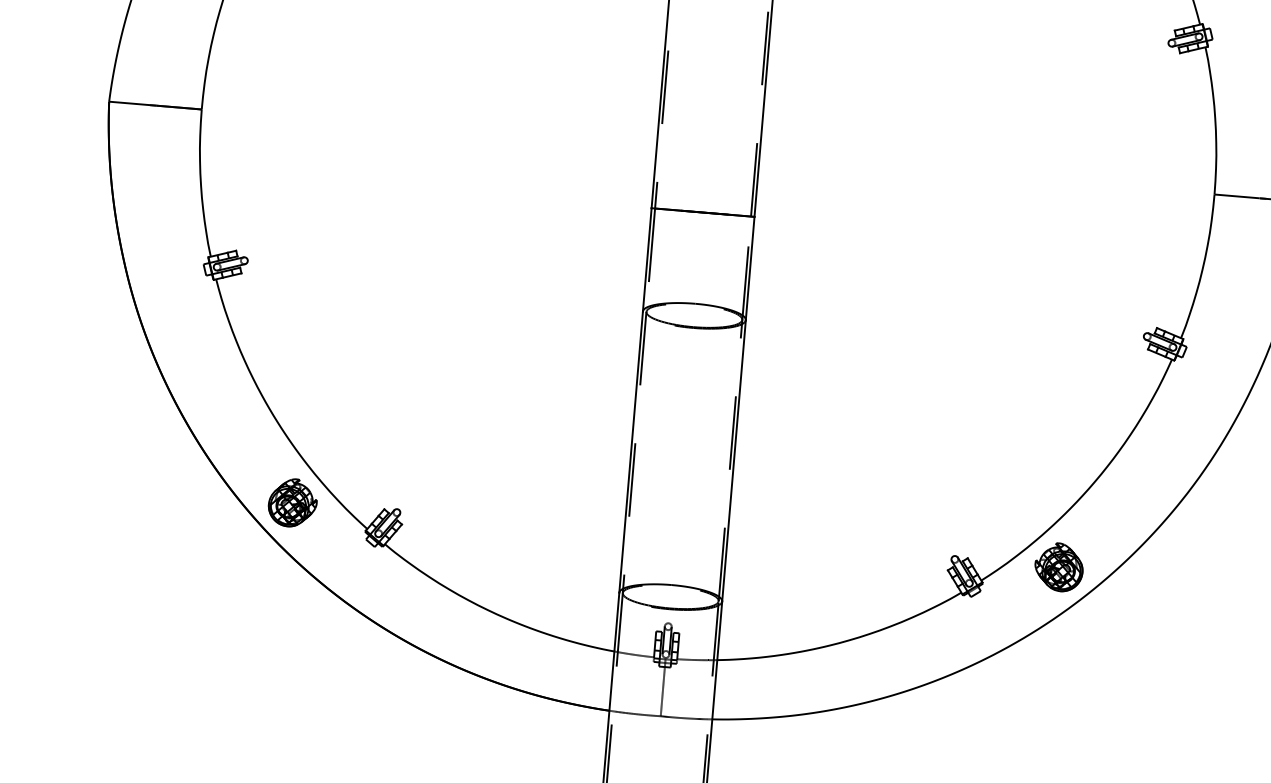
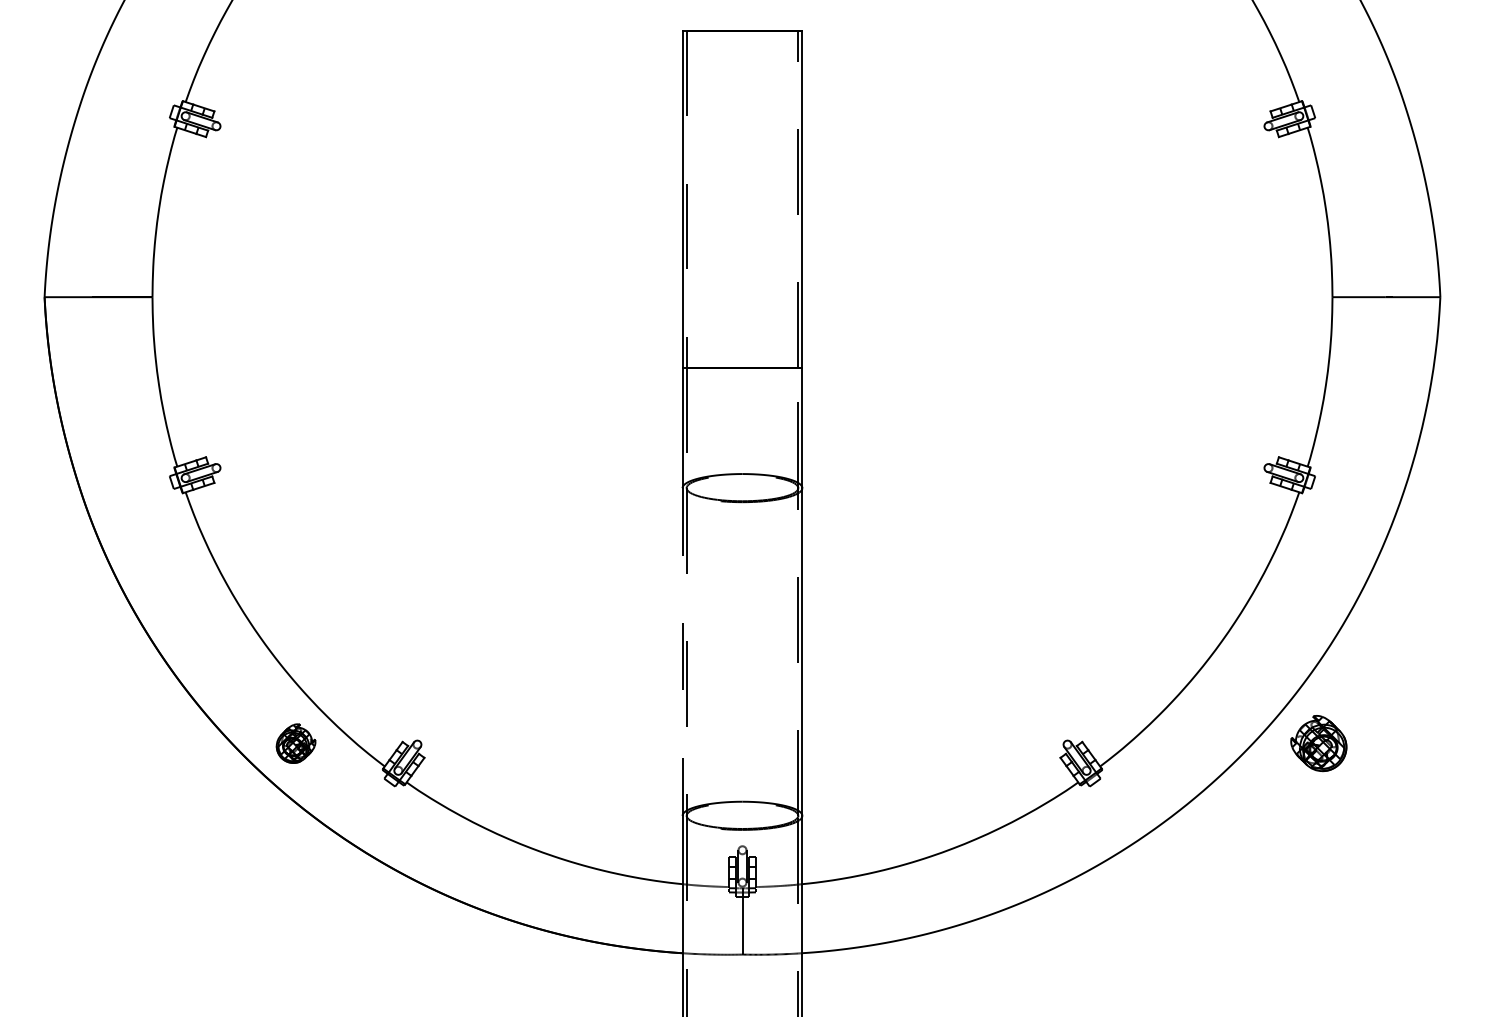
line: (631, 451) -> (682, 651), solid -> dashed
part: (292, 502) -> (295, 743), size x0.7
part: (1058, 567) -> (1318, 743), moved

